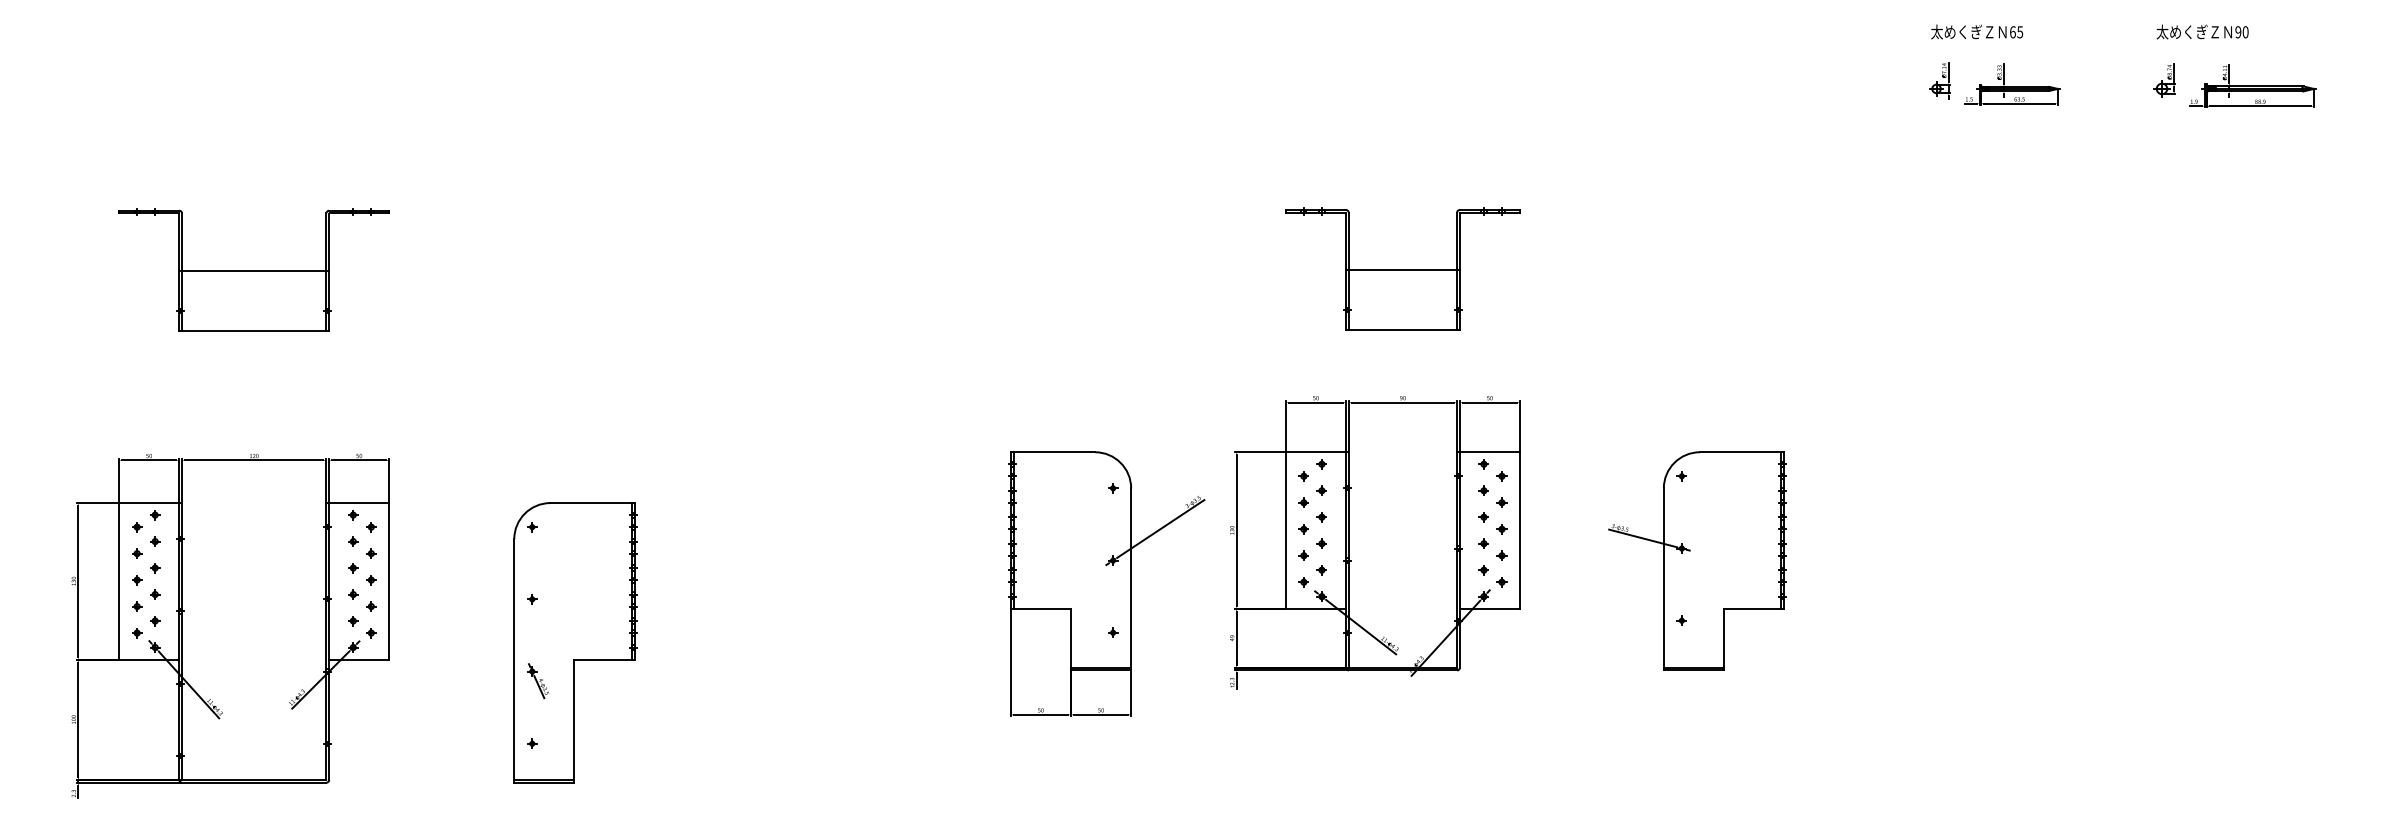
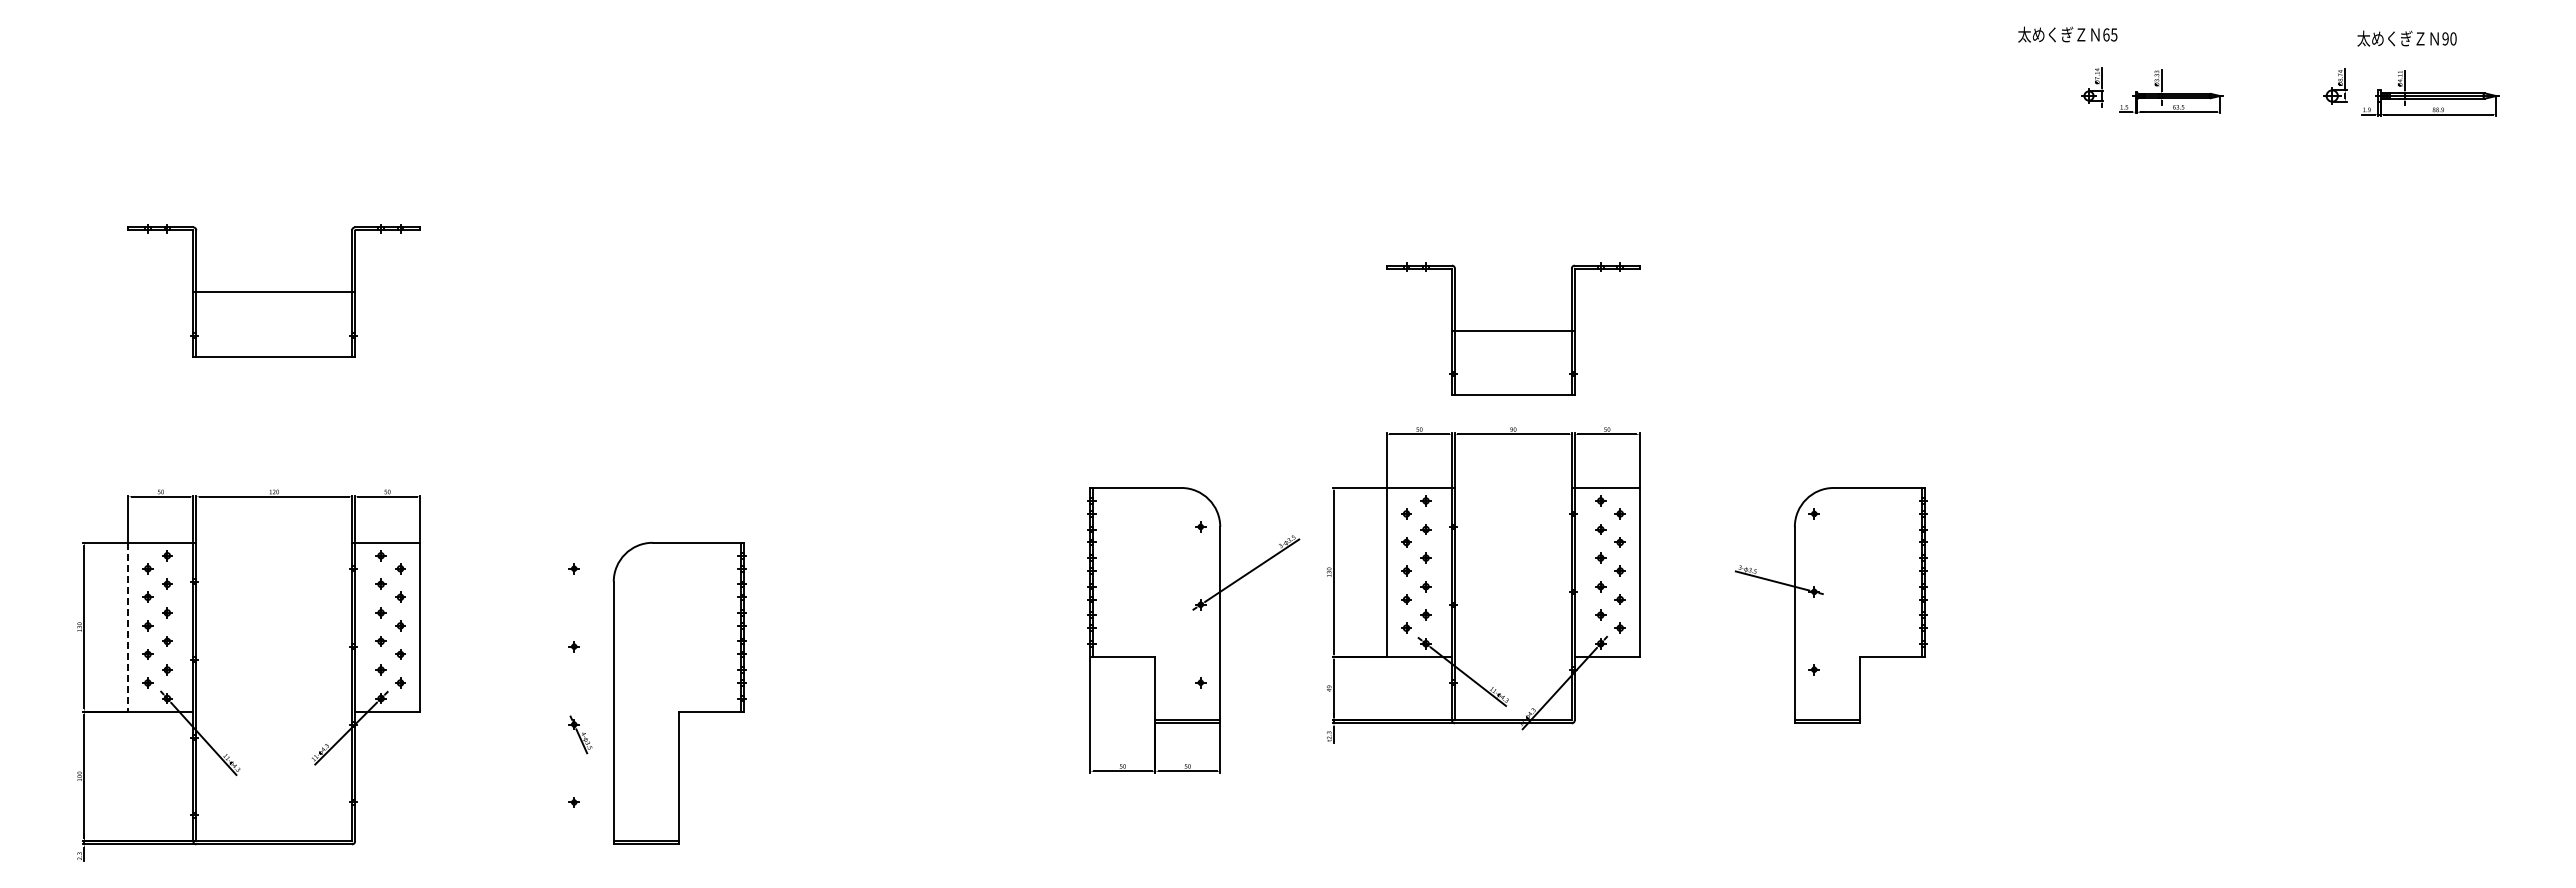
text: (1976, 31) -> (2067, 34), moved
text: (2202, 31) -> (2406, 38), moved
part: (1403, 268) -> (1513, 328), moved
line: (119, 581) -> (128, 627), solid -> dashed
part: (575, 641) -> (679, 692), moved

